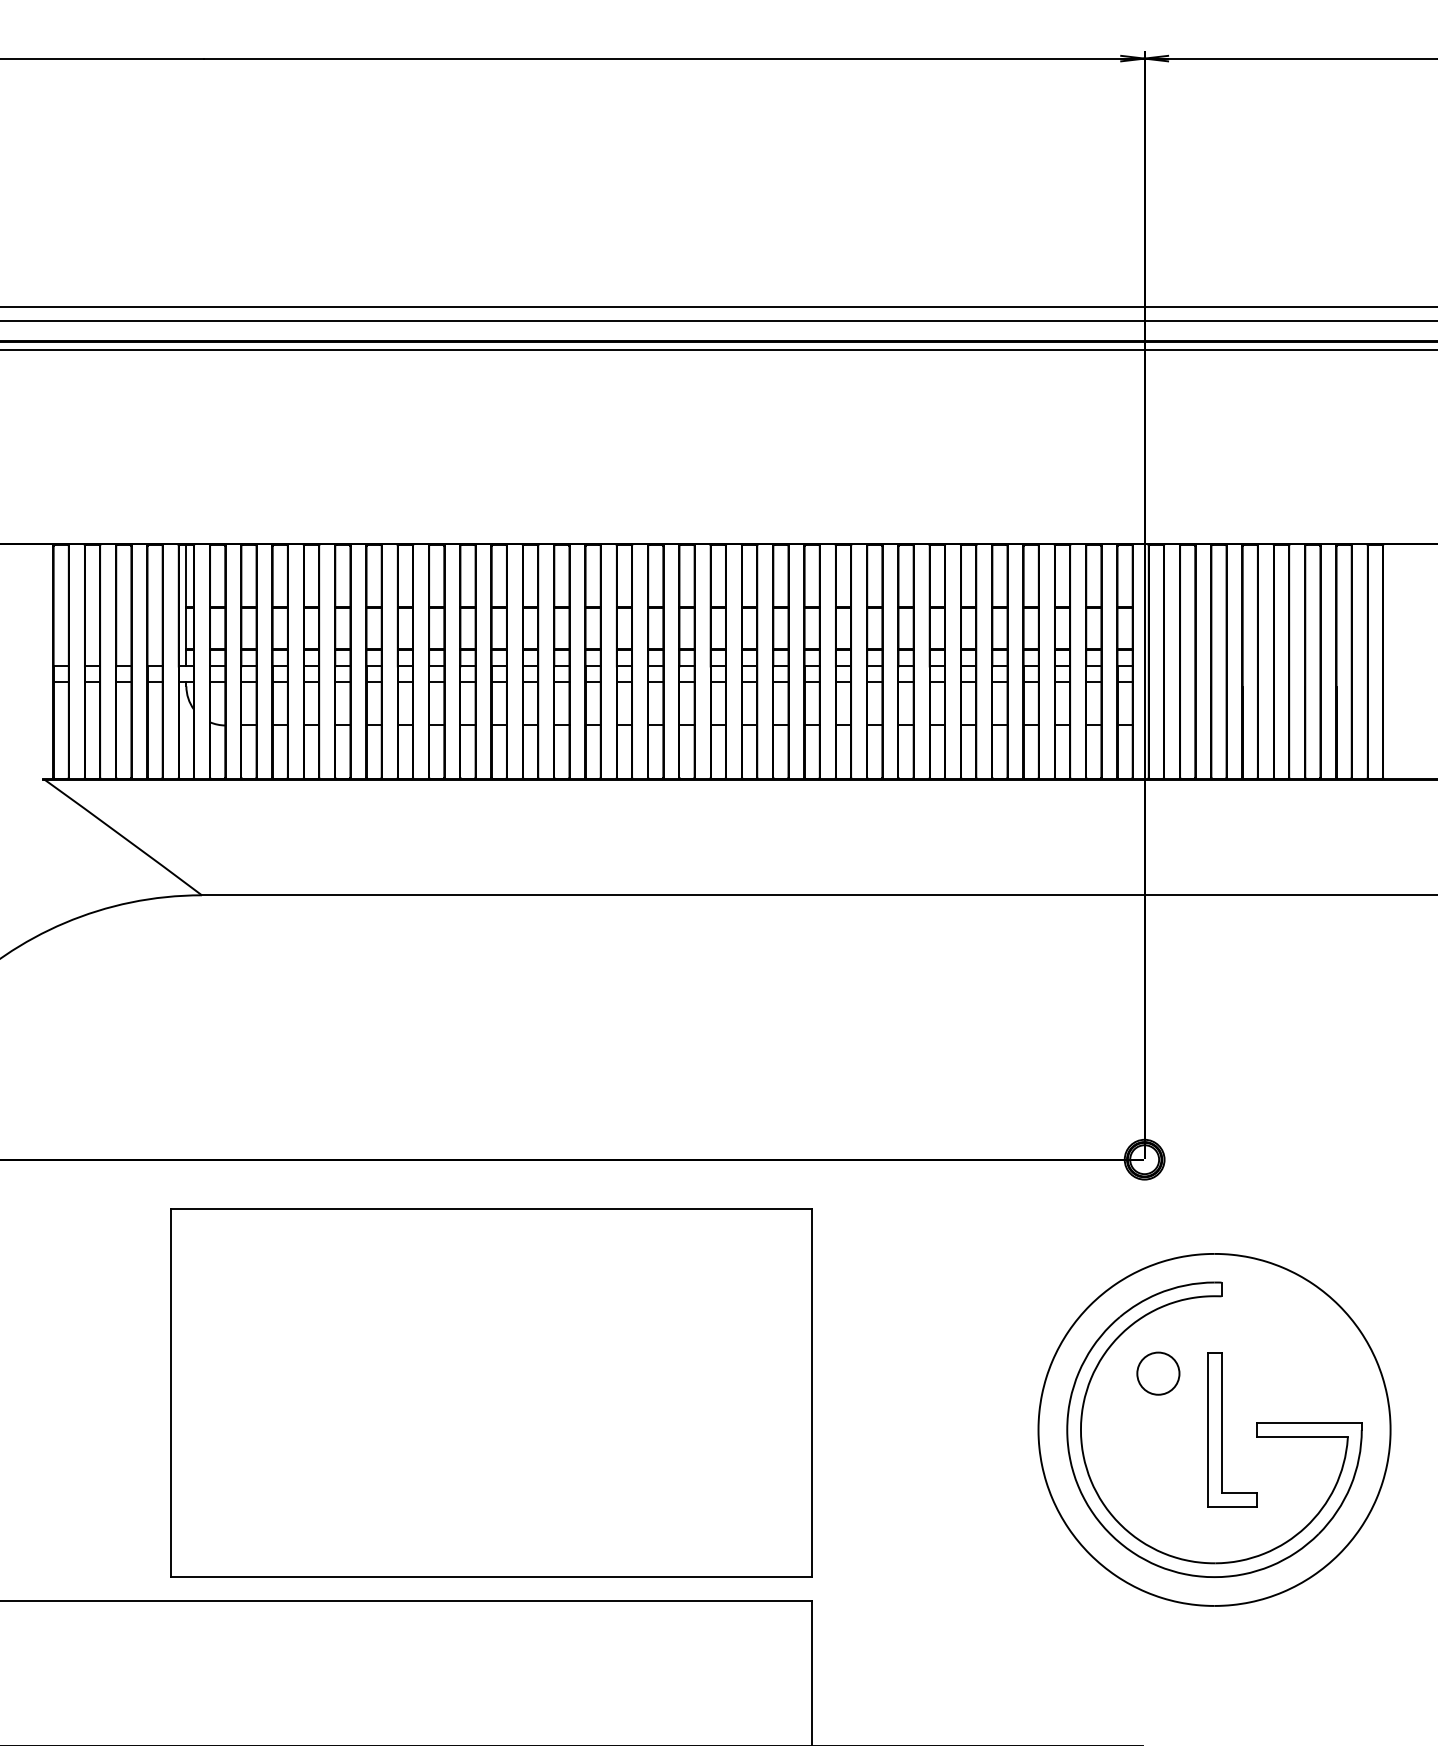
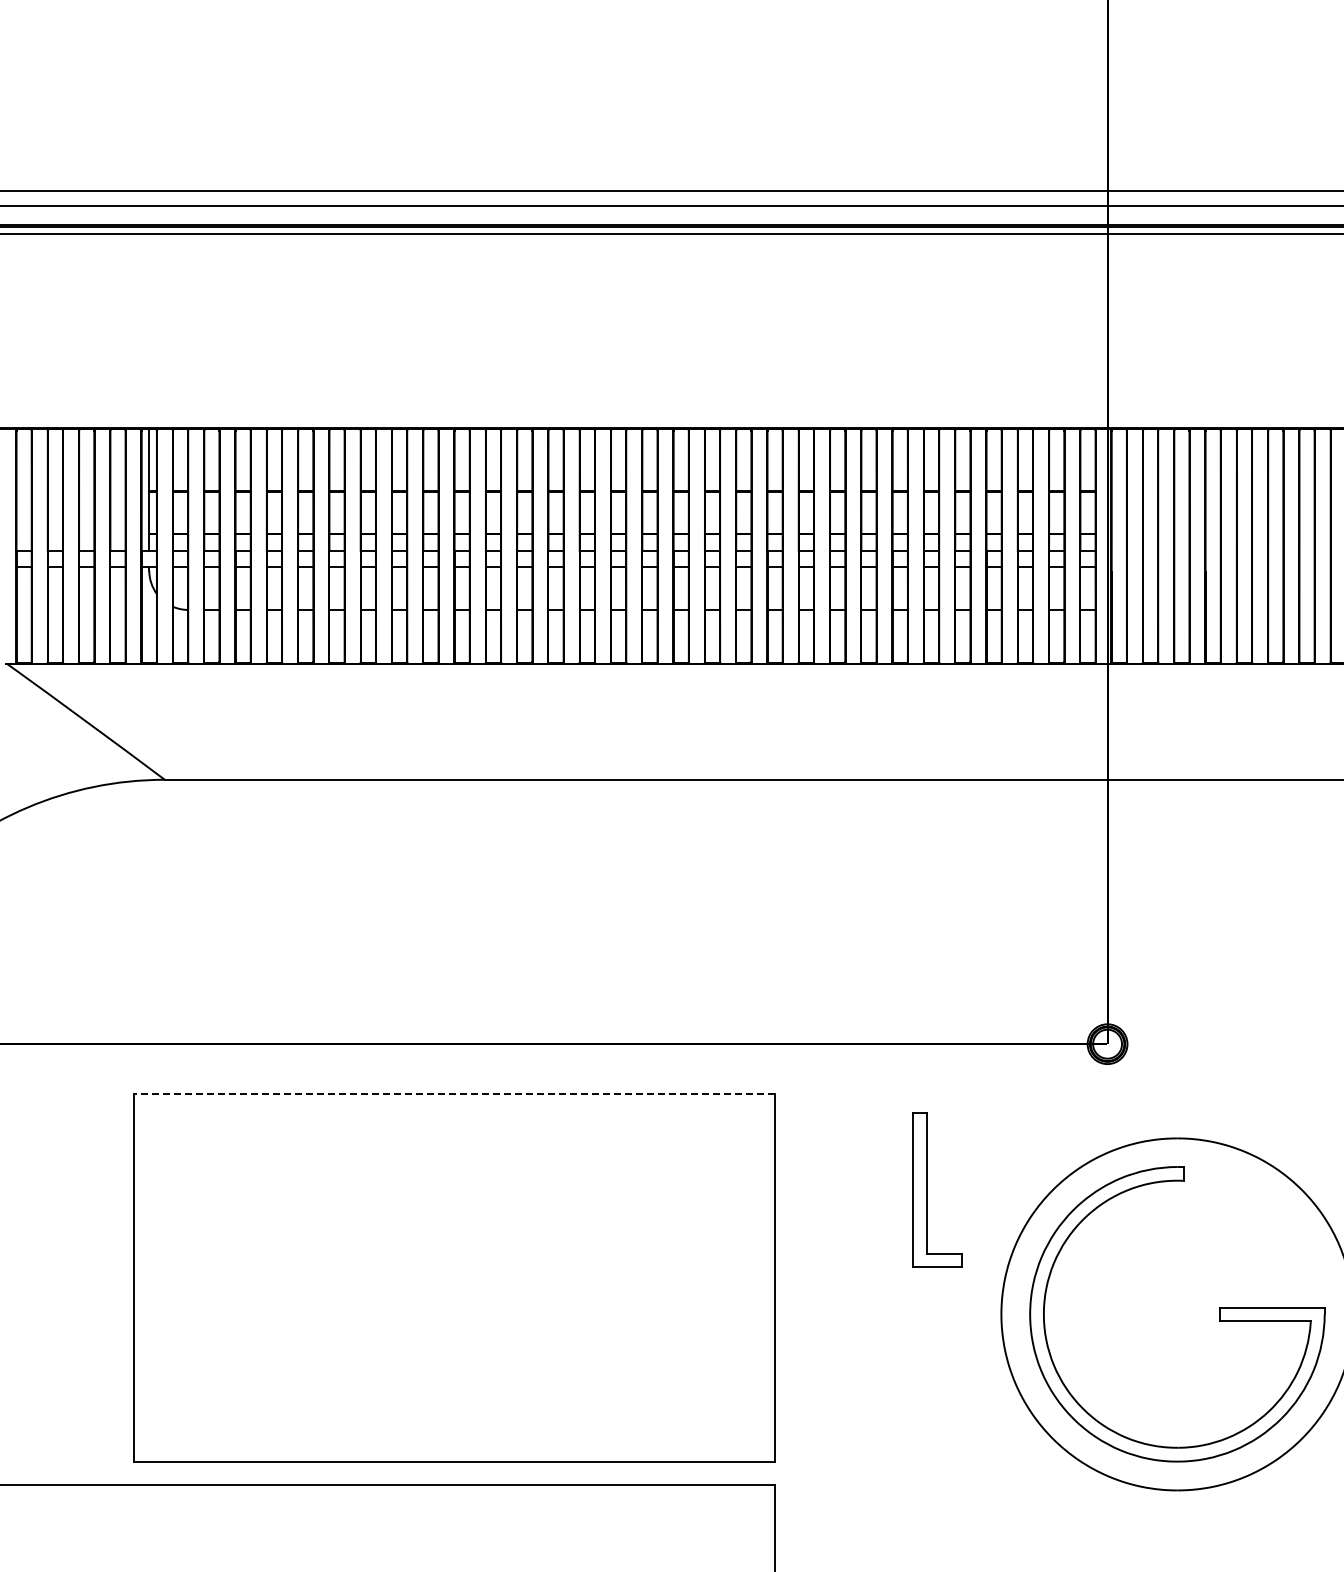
line: (491, 1209) -> (454, 1093), solid -> dashed
circle: (1158, 1373) -> (1121, 1257), removed
part: (1222, 1429) -> (928, 1189), moved

